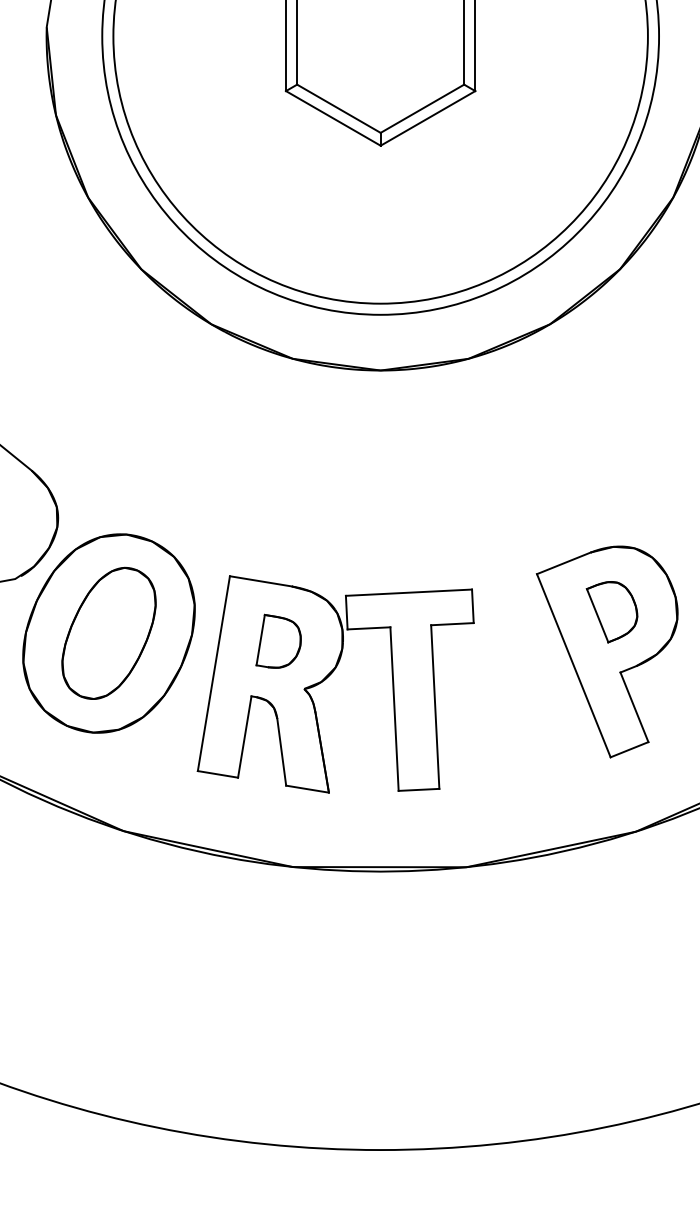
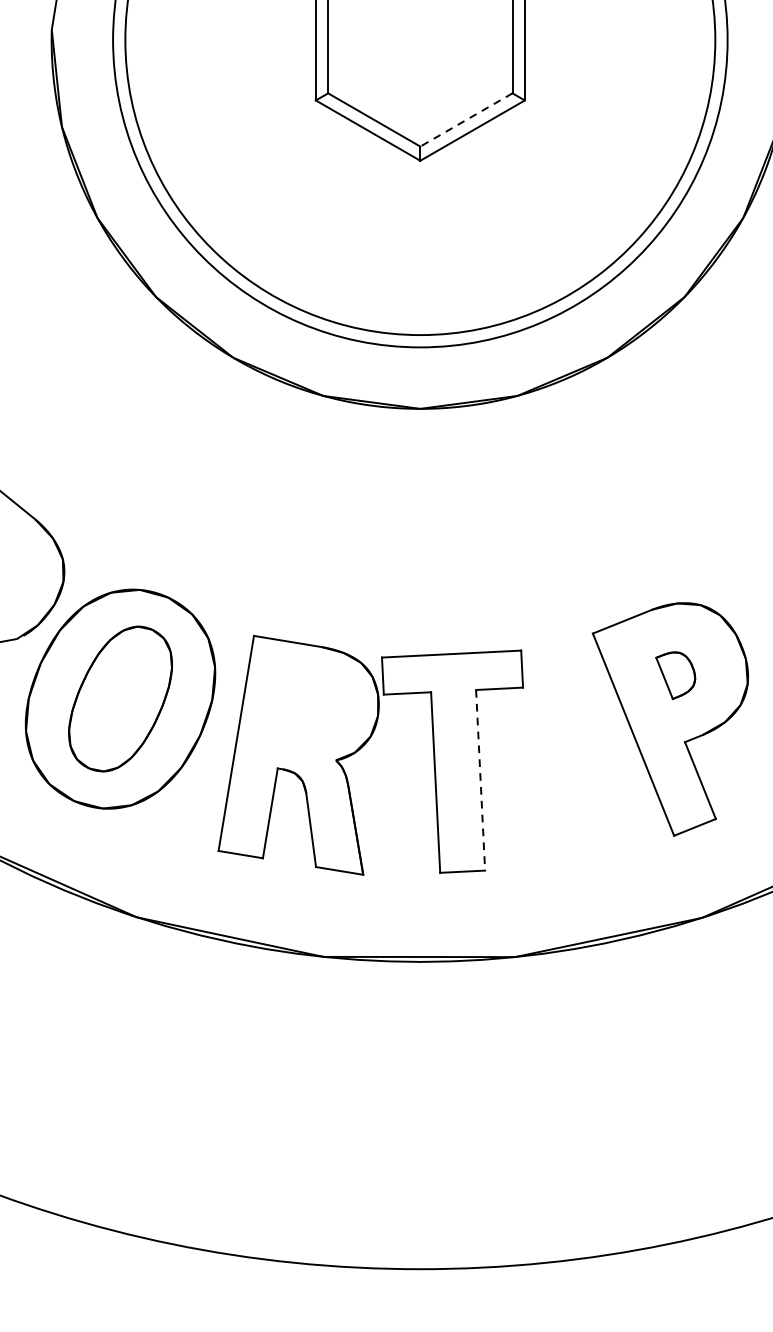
line: (422, 109) -> (466, 120), solid -> dashed
part: (611, 612) -> (675, 675), size x0.7
part: (278, 640) -> (307, 706), removed
line: (435, 707) -> (480, 780), solid -> dashed

